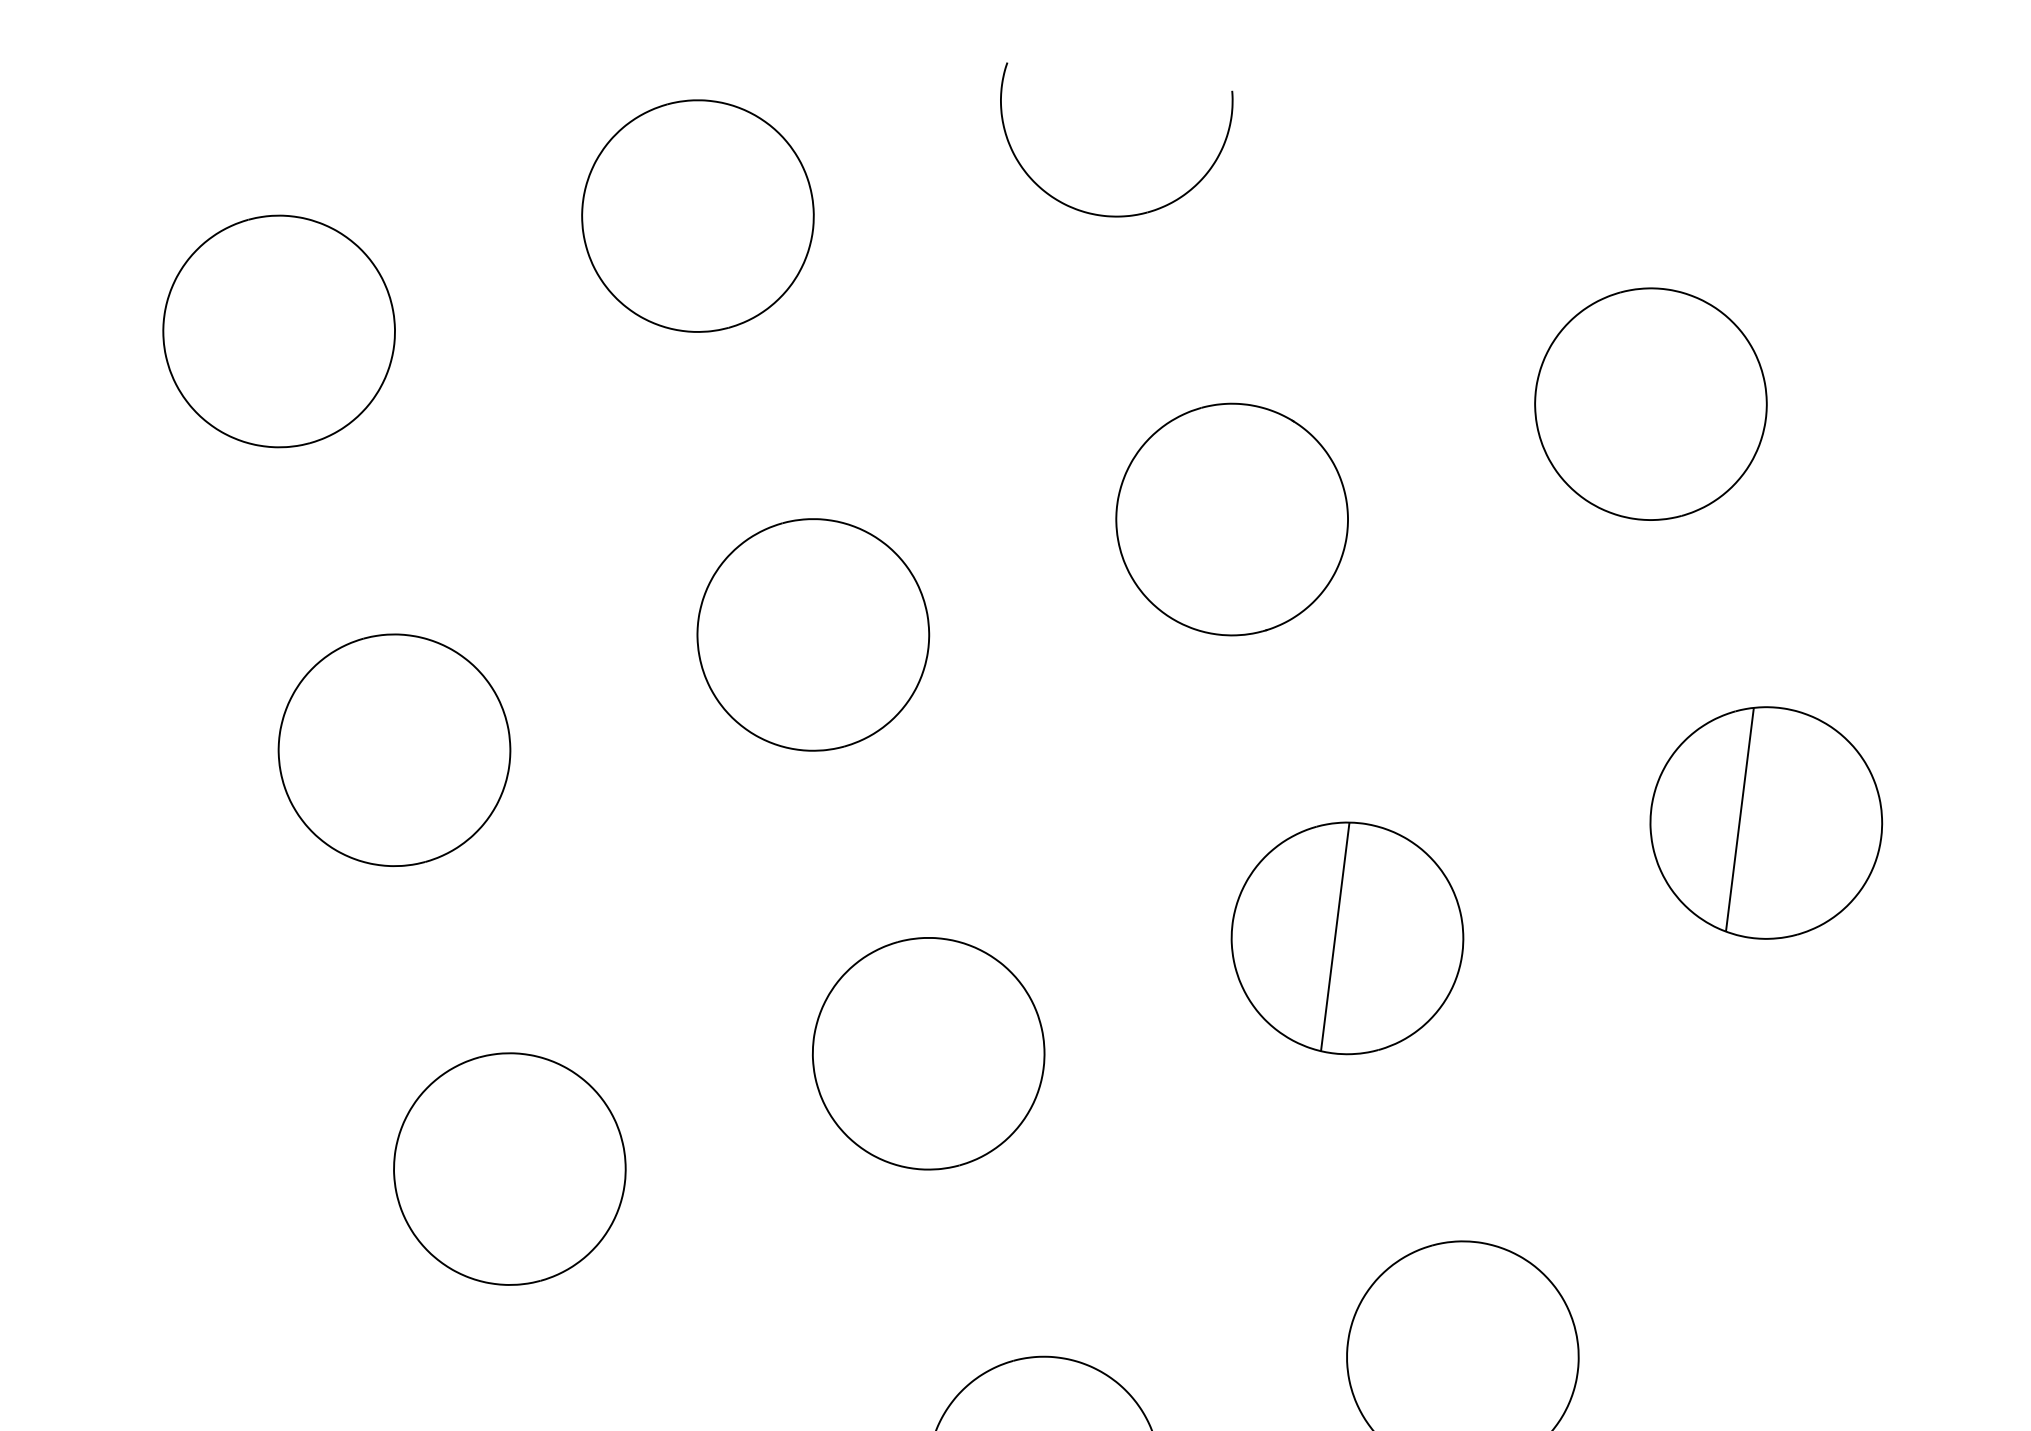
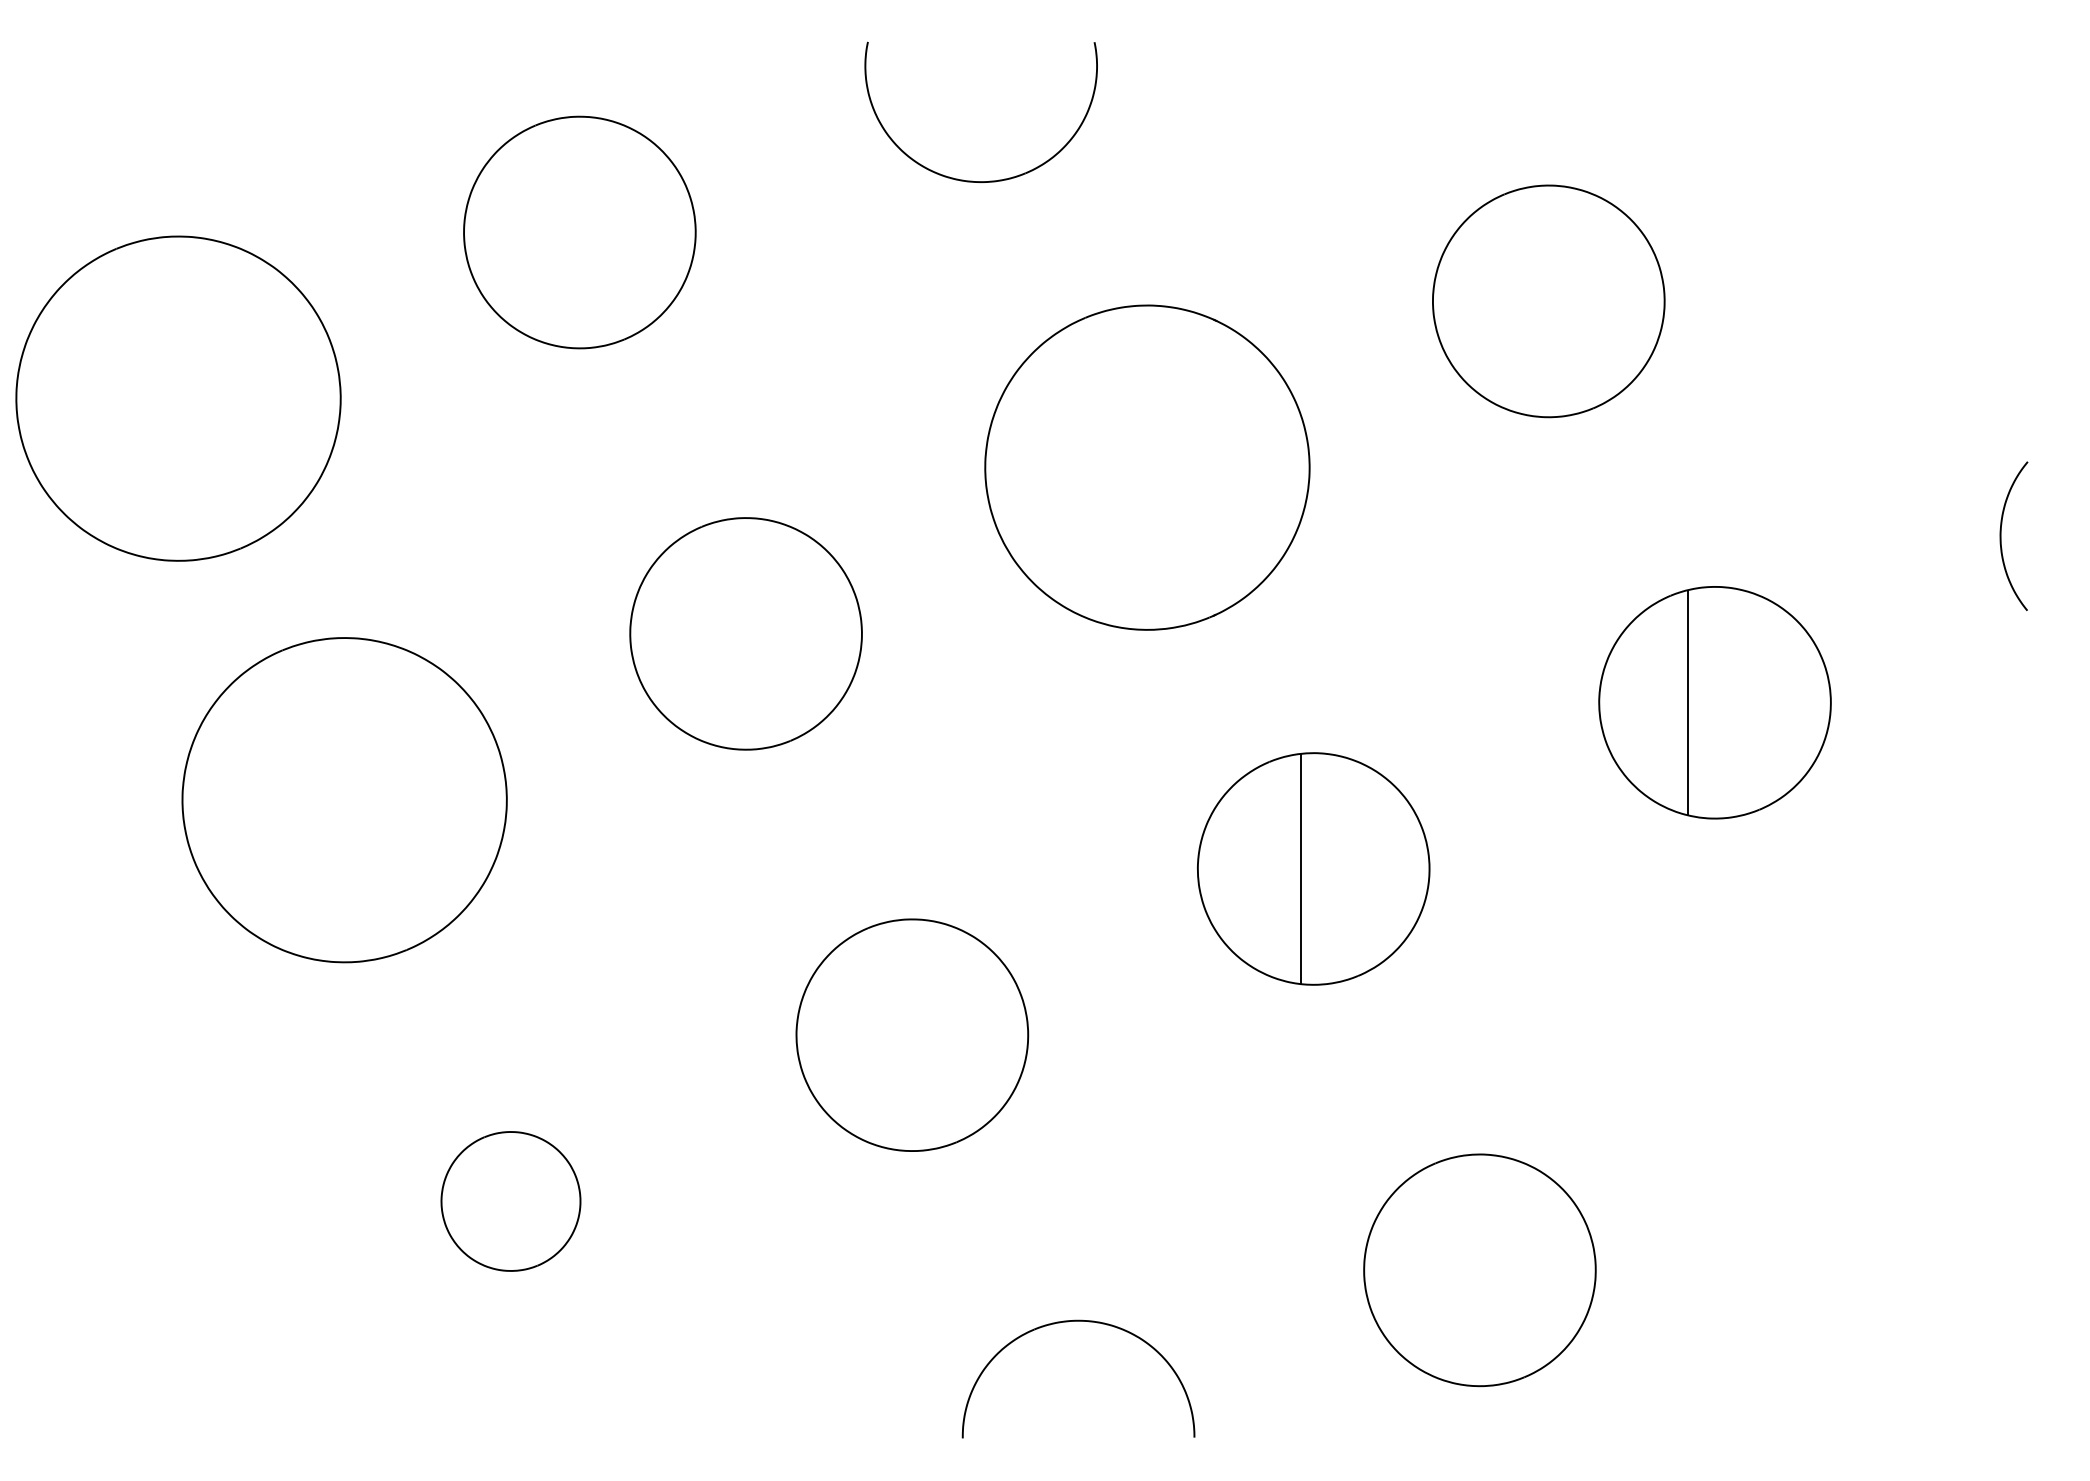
part: (279, 331) -> (178, 398), size x1.4
part: (1232, 519) -> (1147, 467), size x1.4
part: (394, 749) -> (344, 799), size x1.4
part: (509, 1169) -> (510, 1201), size x0.6

